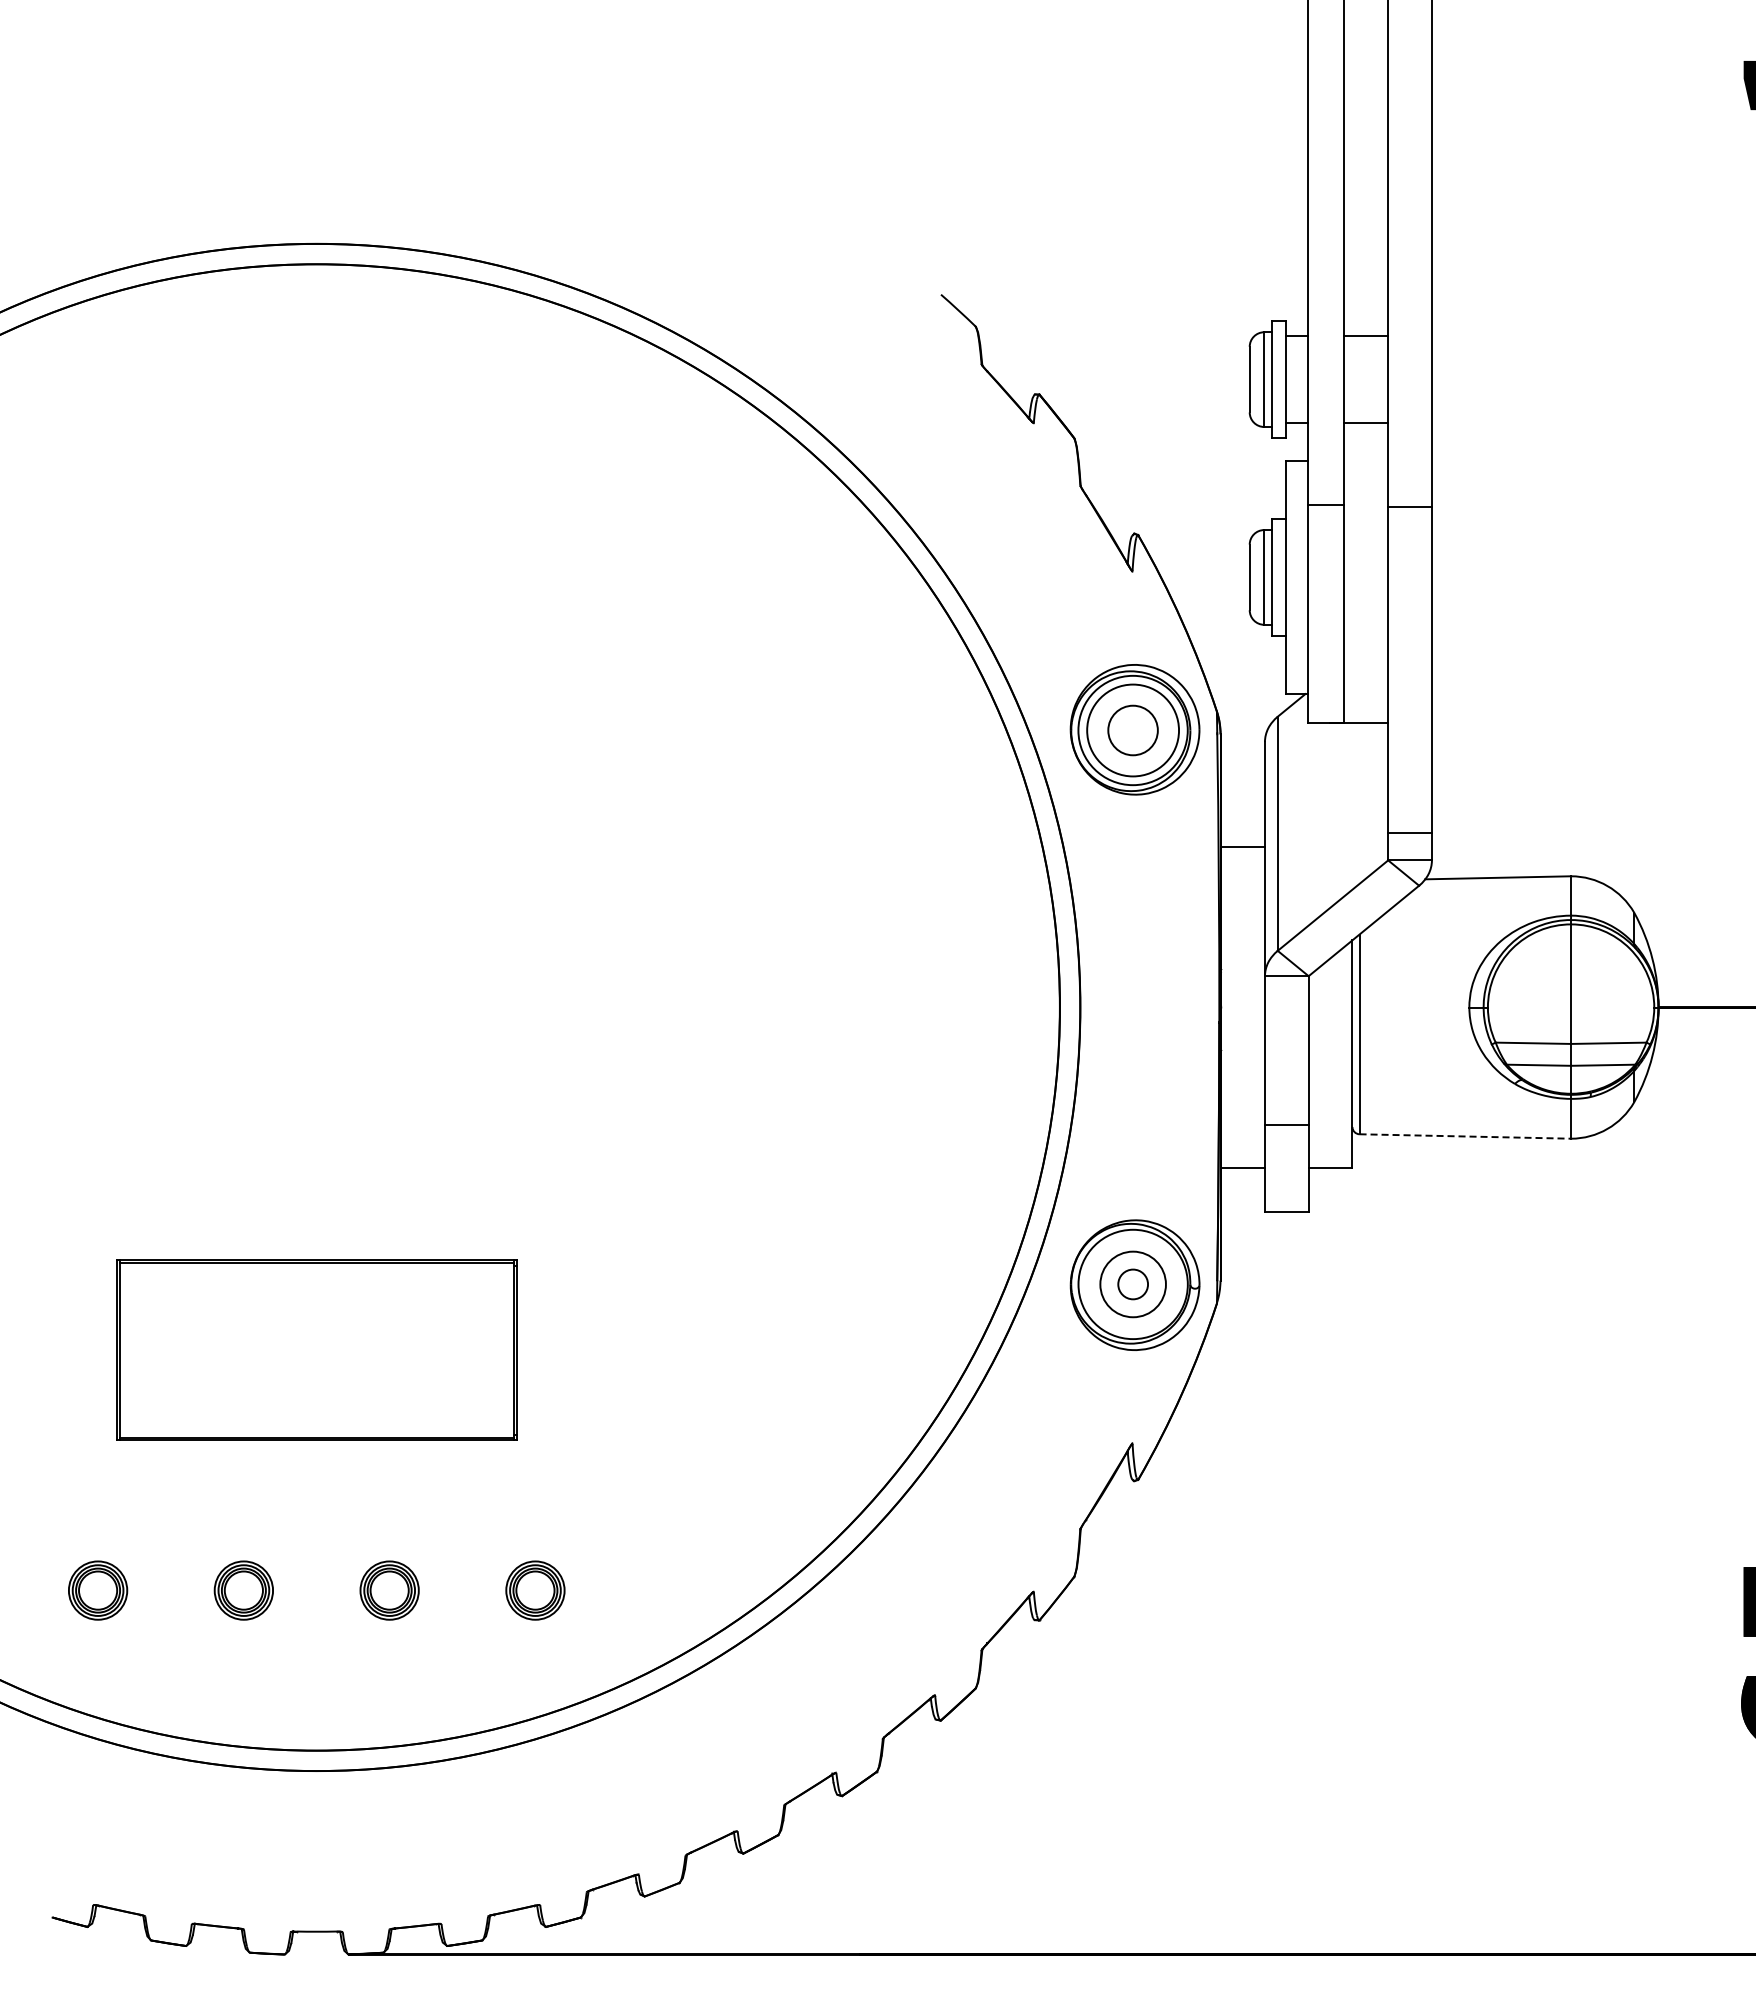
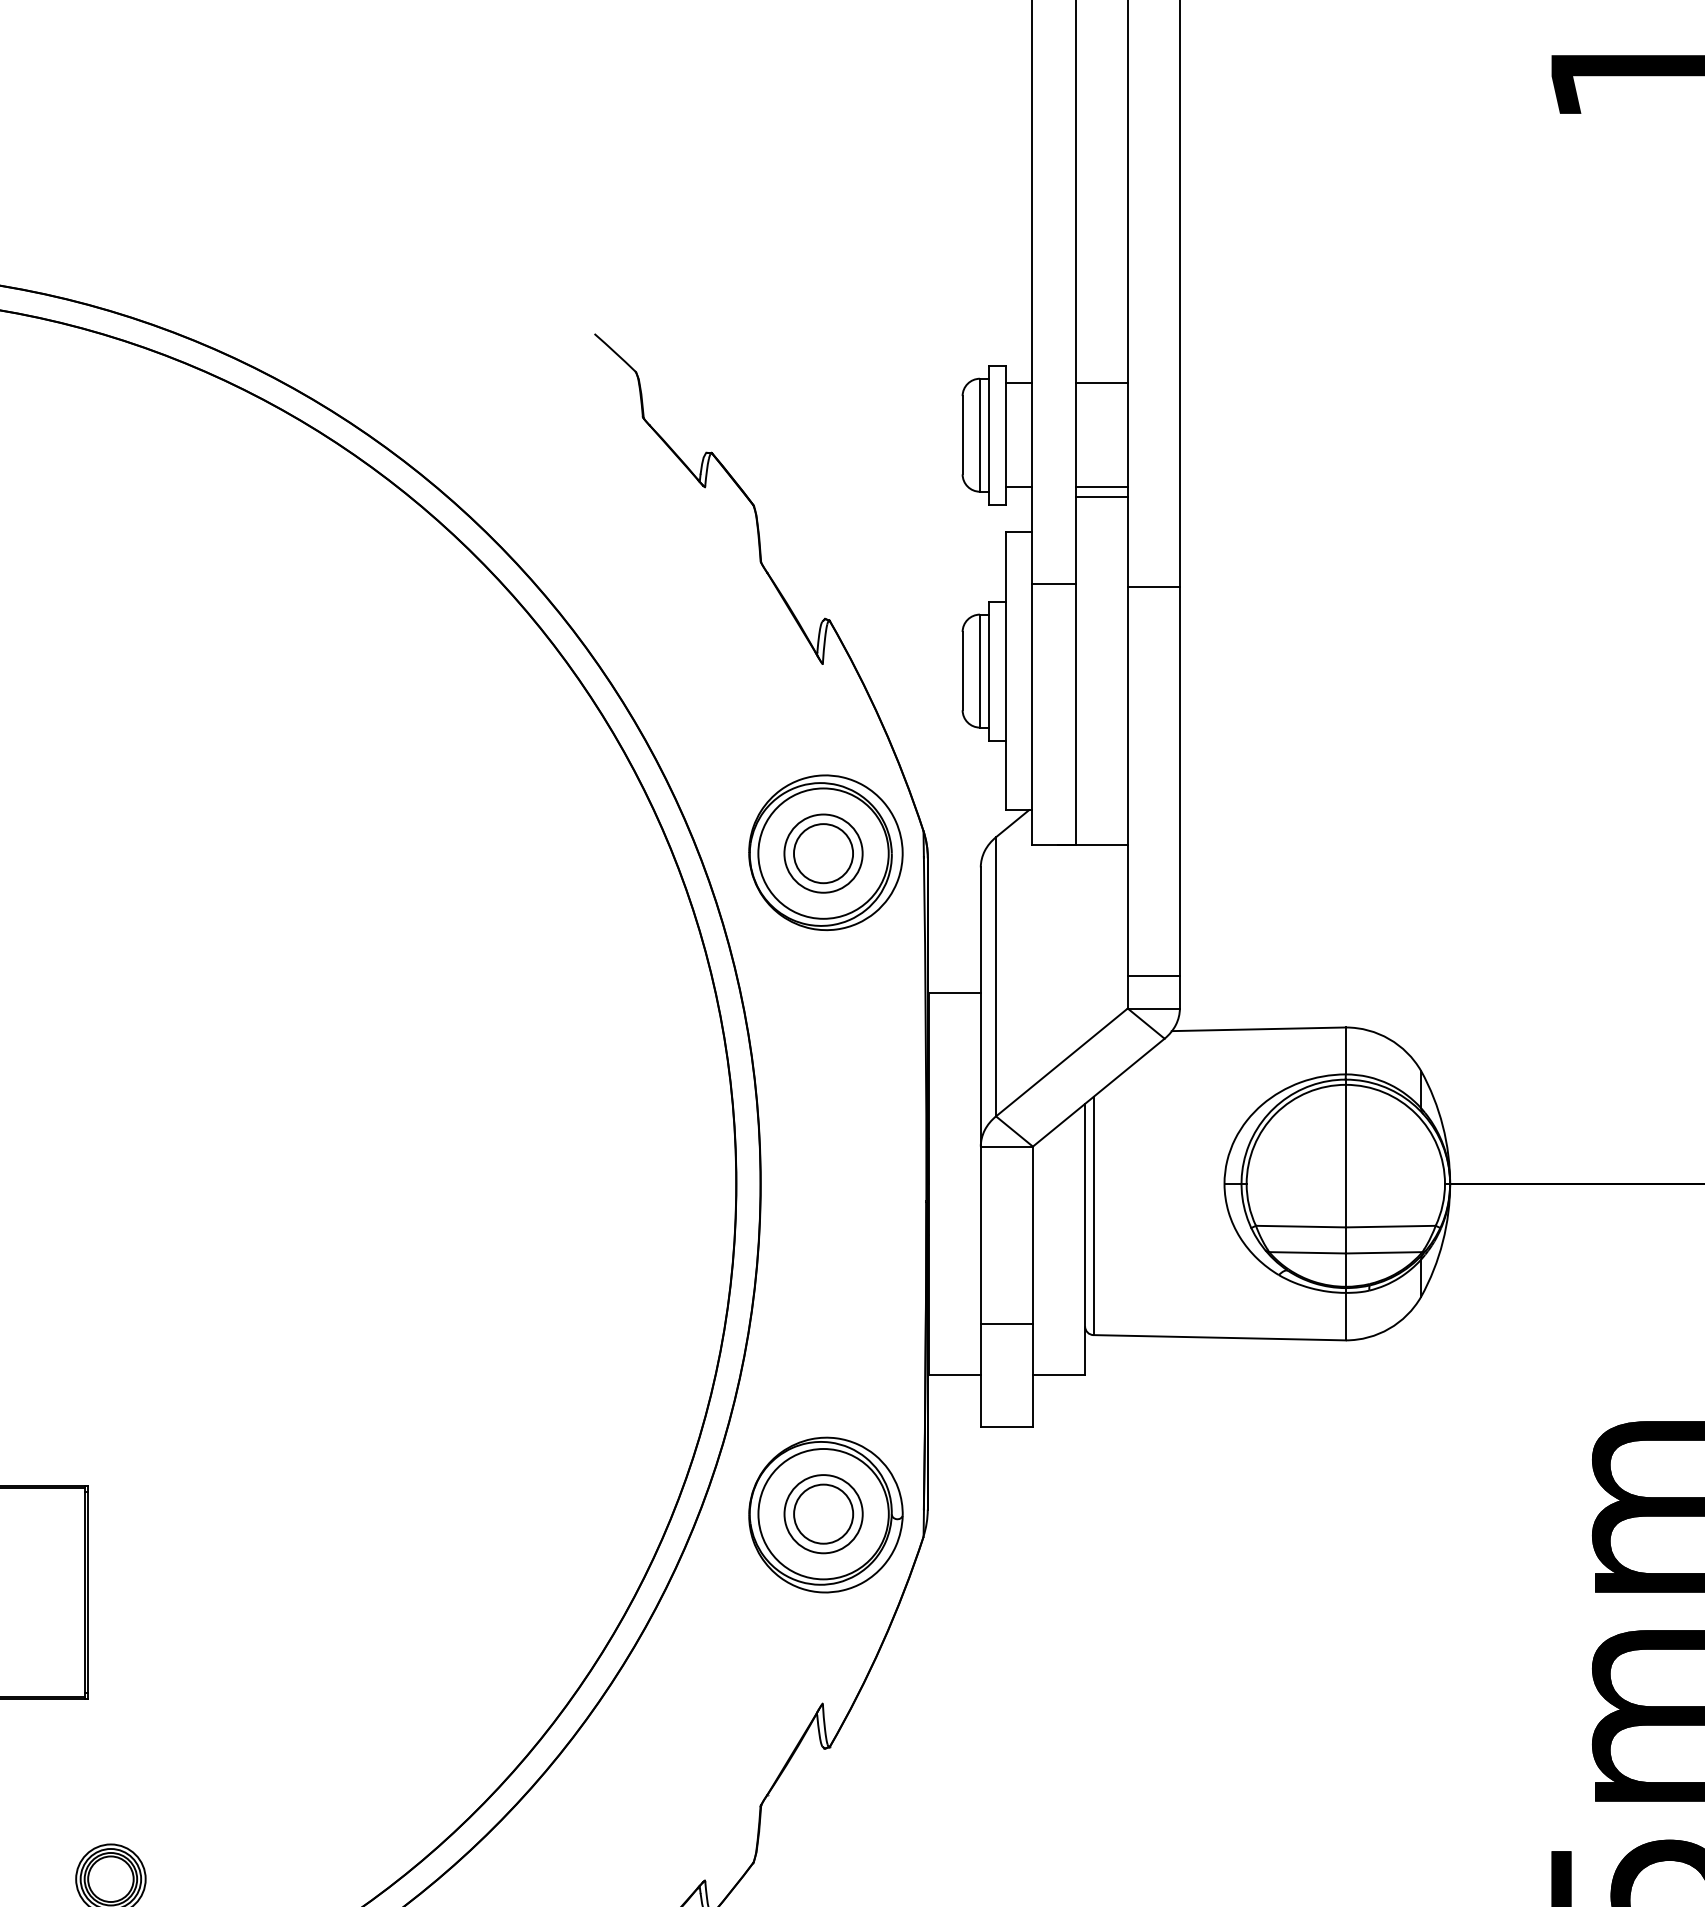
line: (1366, 431) -> (1101, 497), added
circle: (1132, 730) -> (822, 853), size x0.71
line: (1465, 1136) -> (1219, 1337), dashed -> solid
circle: (1132, 1284) -> (822, 1514), size x1.67

